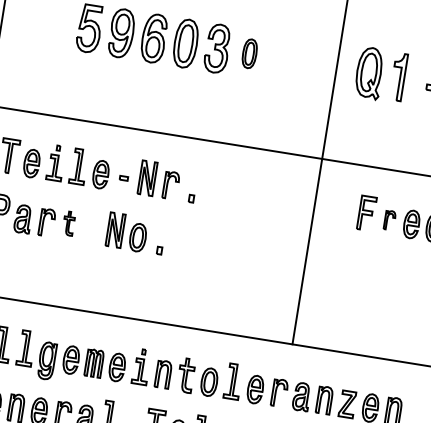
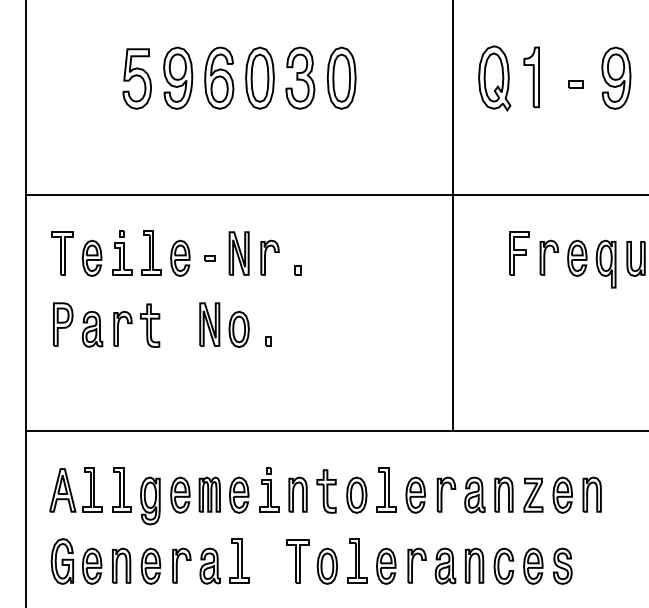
part: (249, 53) -> (341, 77), size x1.67
part: (390, 220) -> (549, 257), size x1.43
part: (69, 223) -> (150, 325), size x1.43

